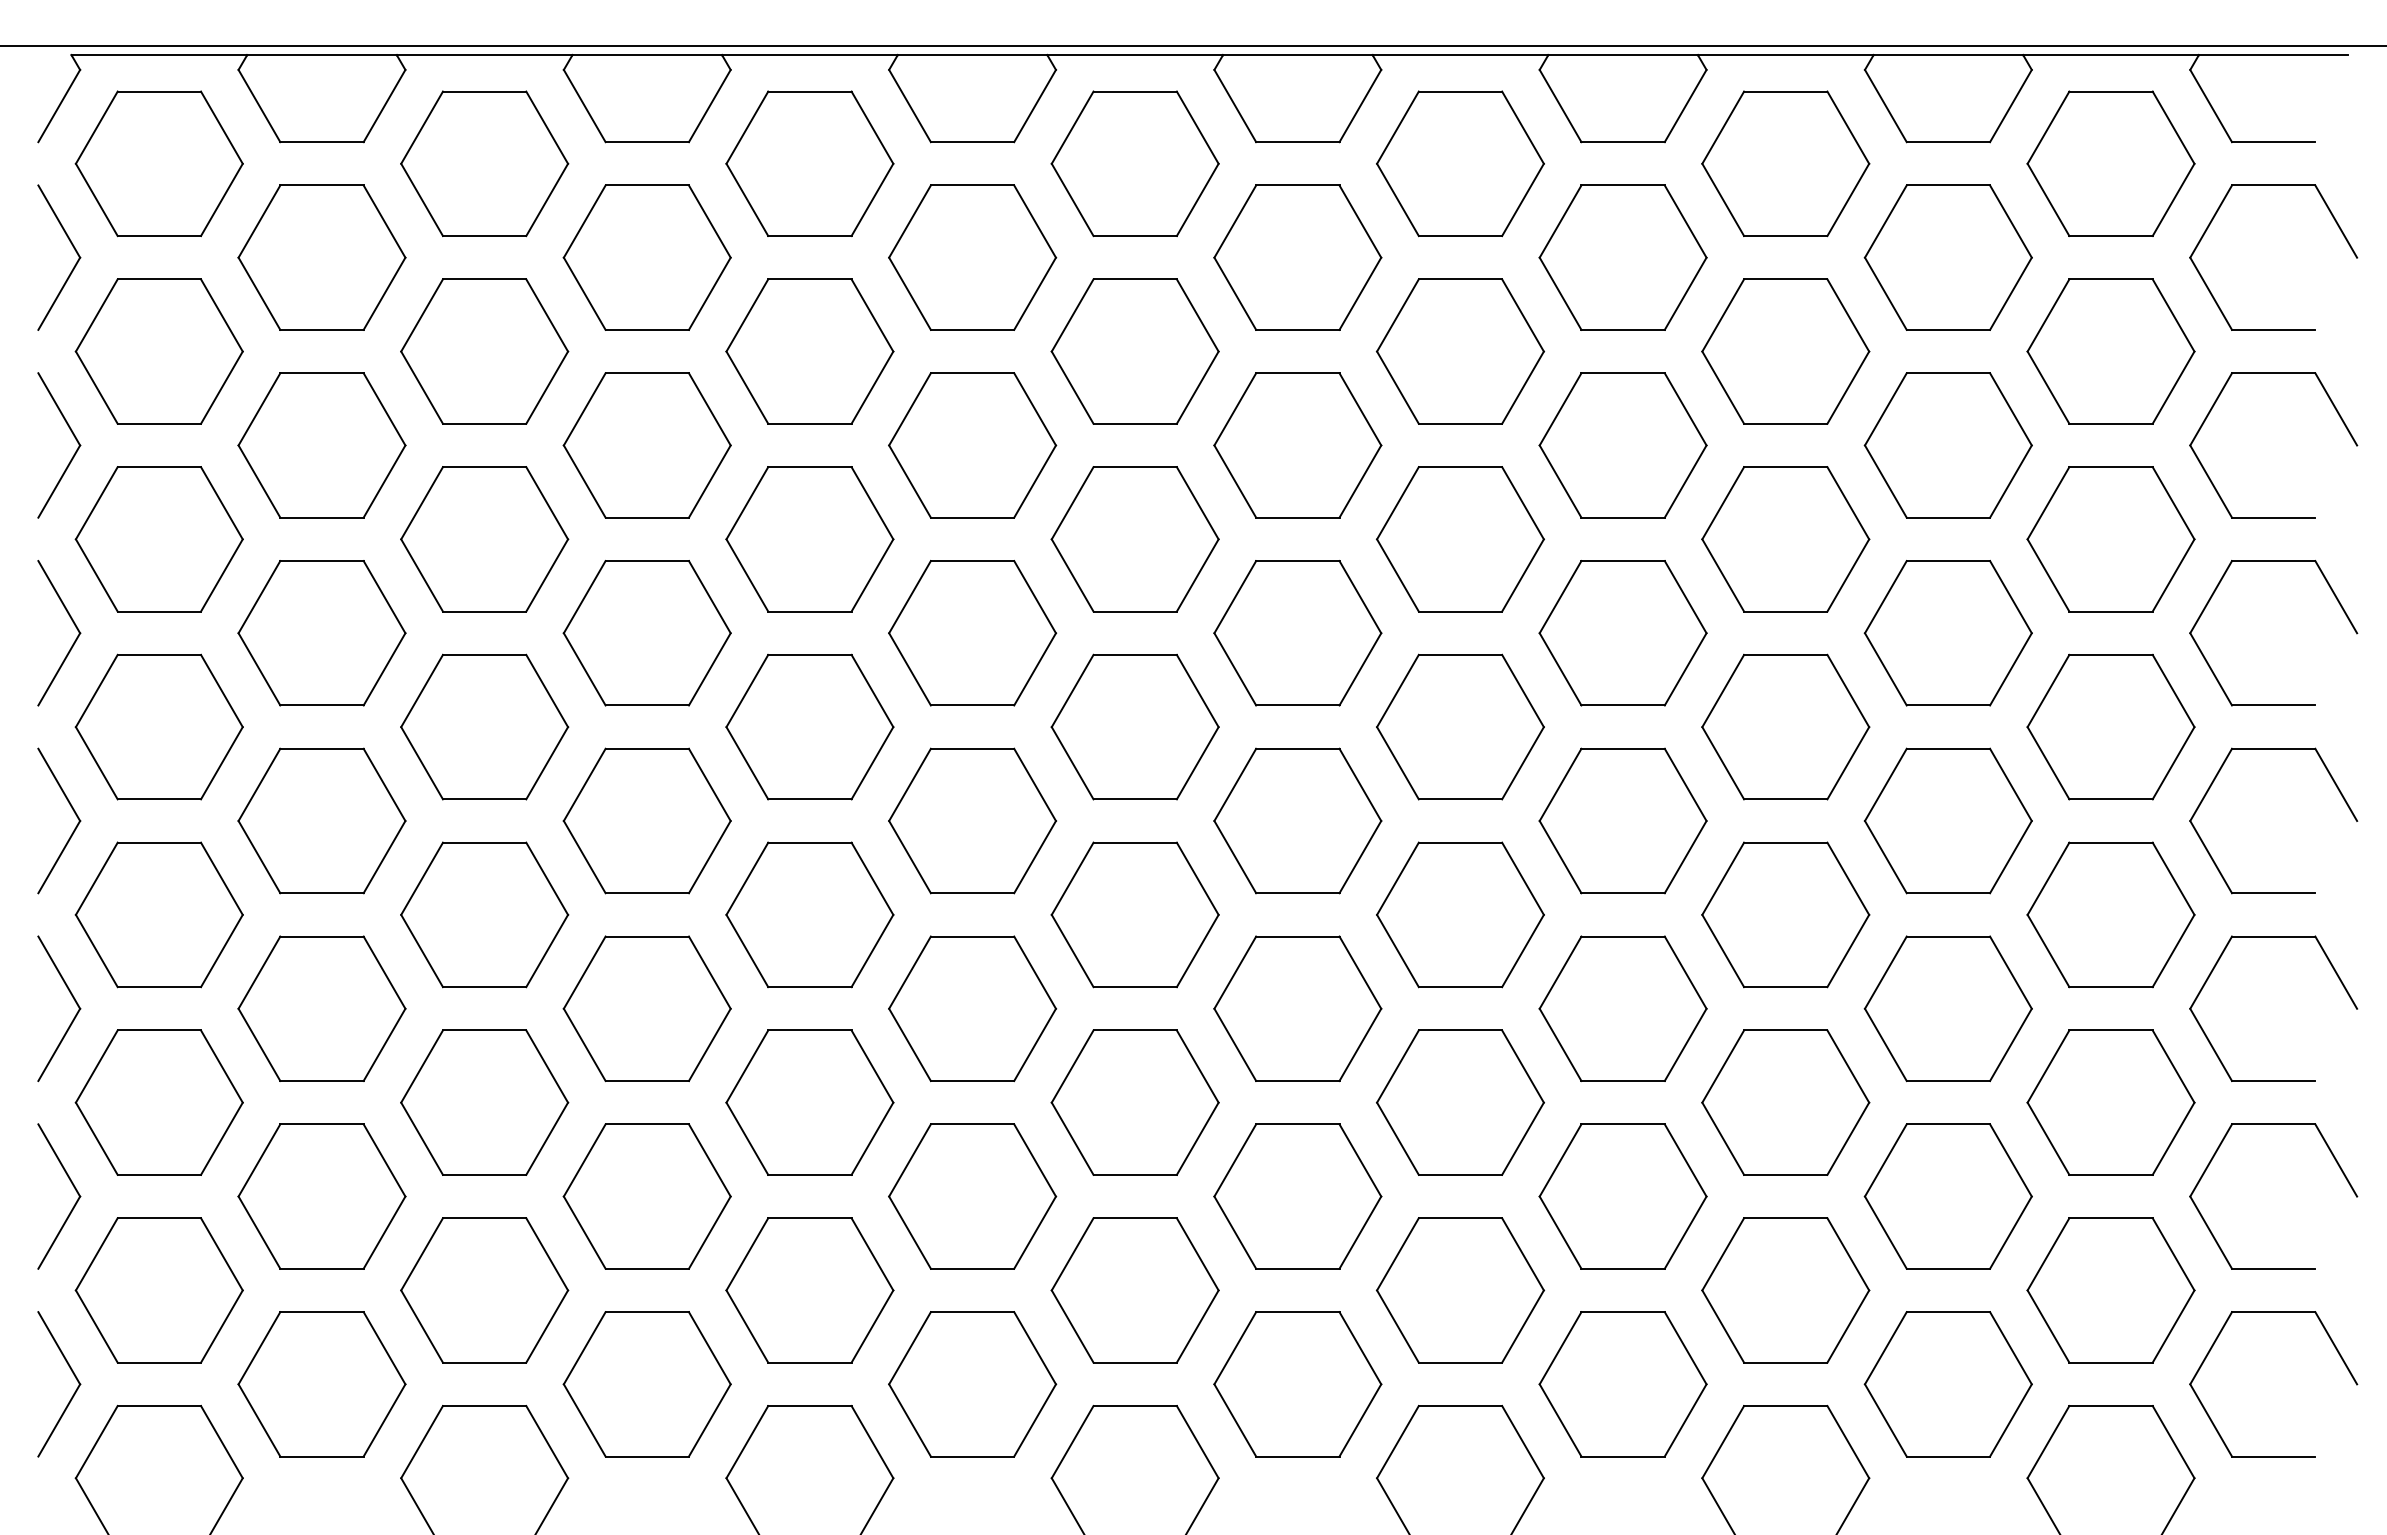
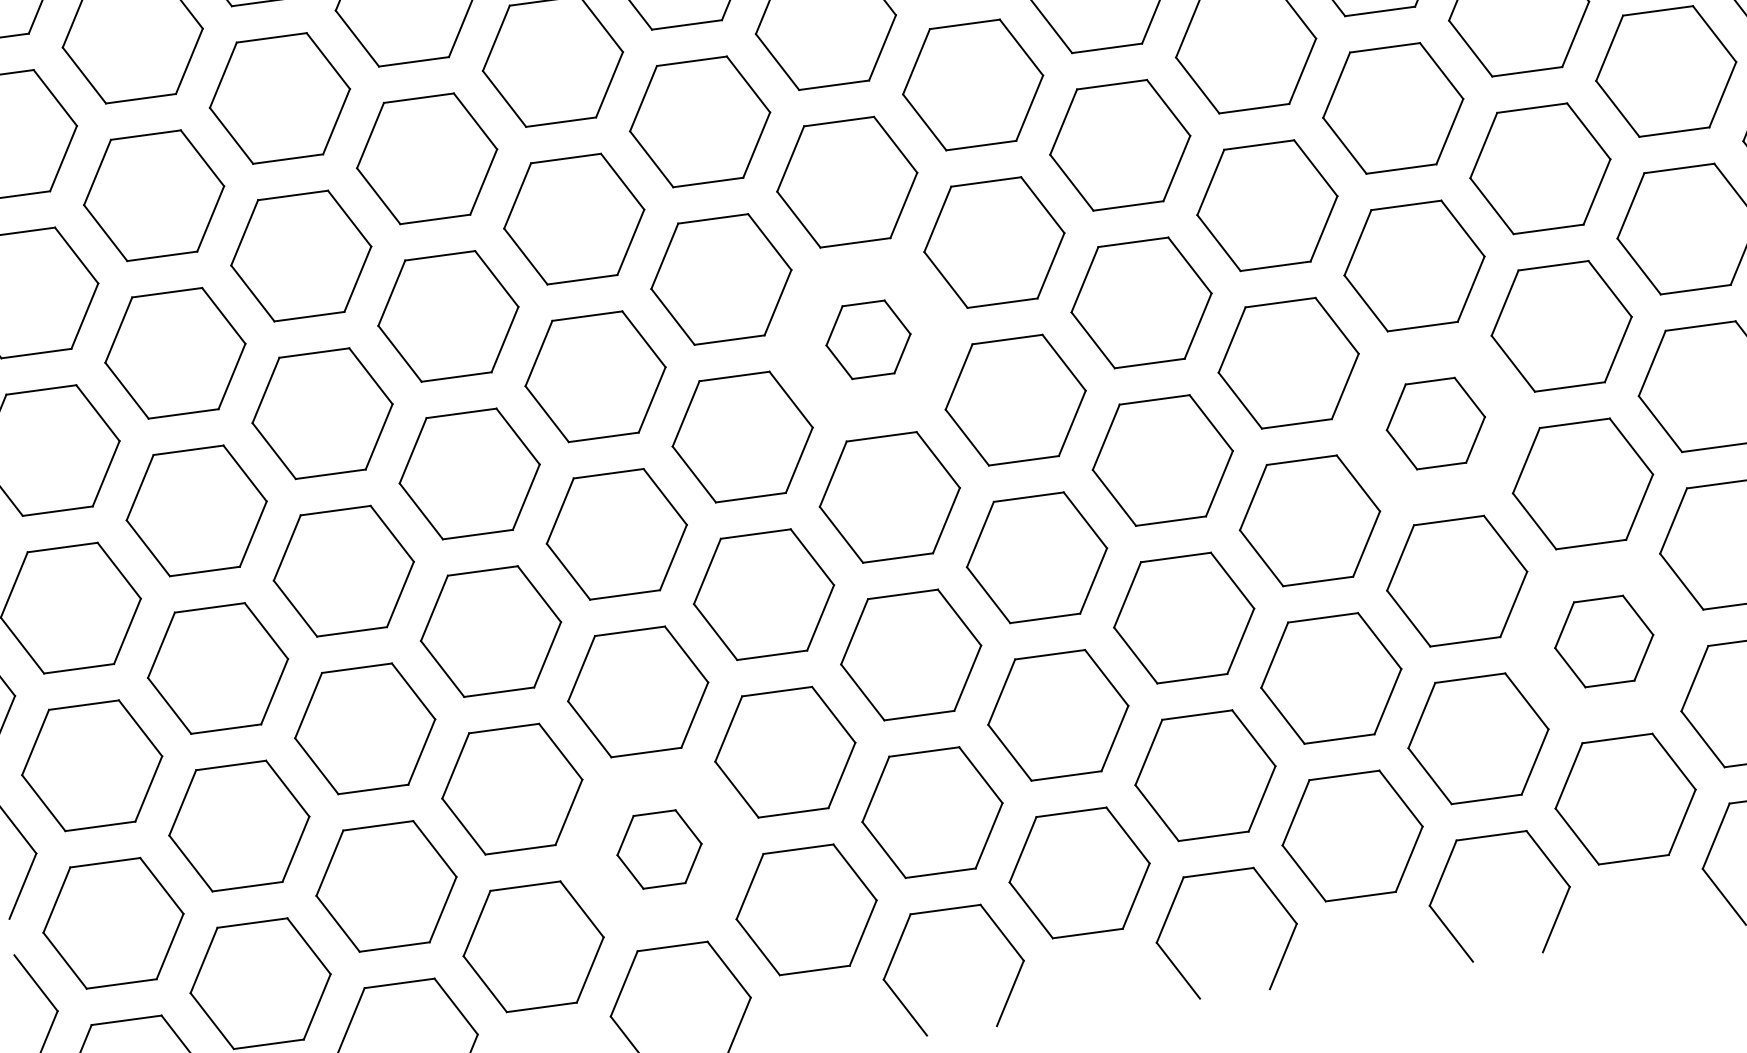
part: (1134, 726) -> (867, 339), size x0.6
part: (1785, 914) -> (1435, 423), size x0.7
part: (1947, 1196) -> (1603, 641), size x0.7
part: (809, 1290) -> (659, 849), size x0.6

